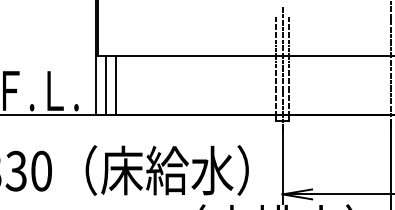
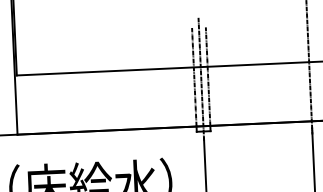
line: (106, 85) -> (26, 104), removed
line: (116, 85) -> (36, 103), removed

